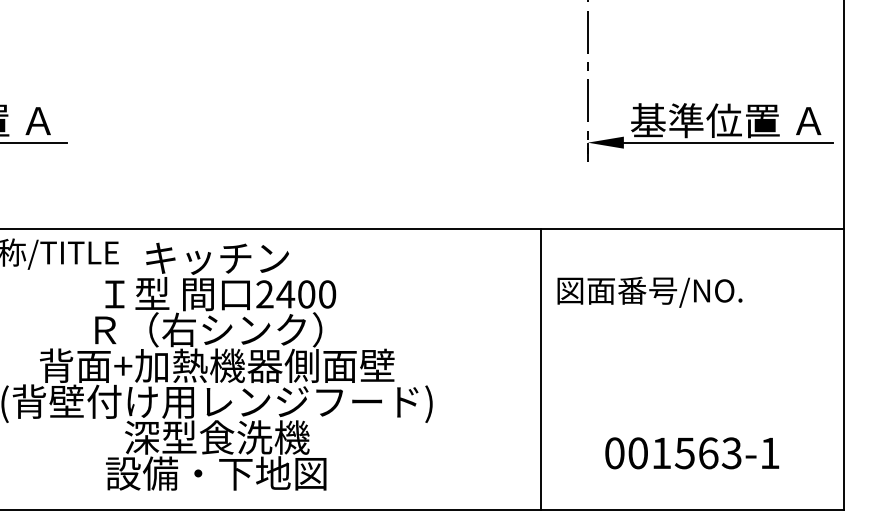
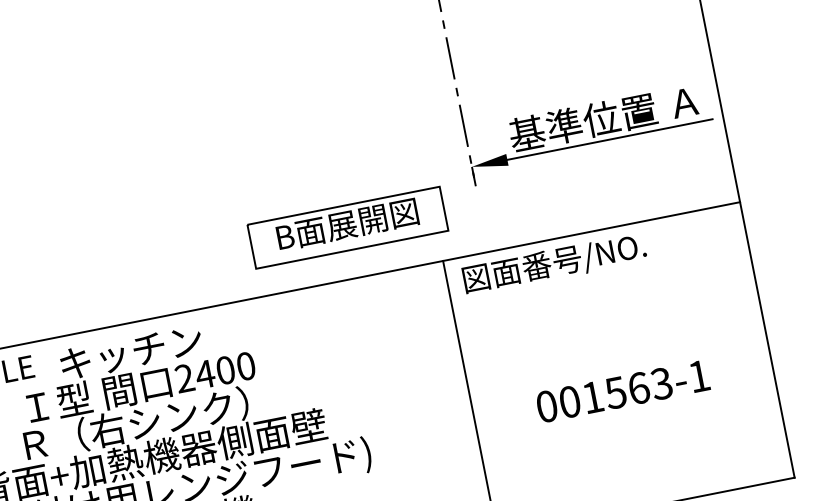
part: (453, 178) -> (347, 228), added
text: (649, 291) -> (554, 263), moved
text: (692, 453) -> (623, 391), moved

